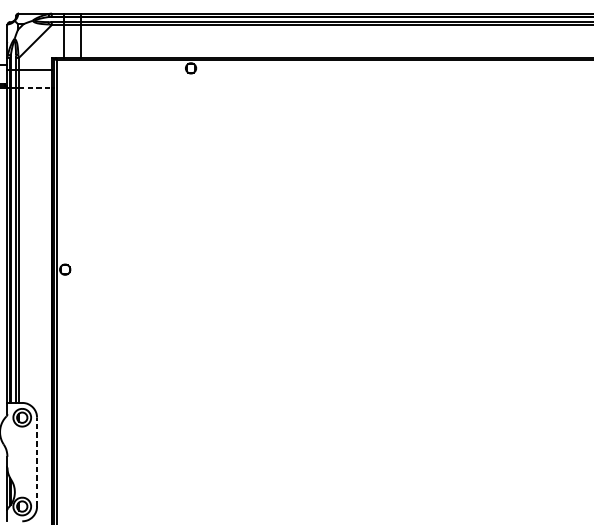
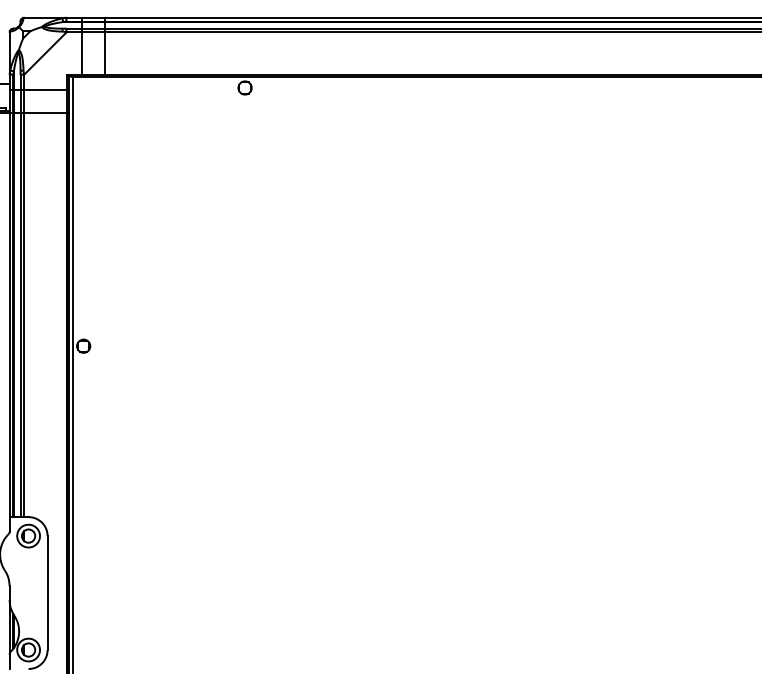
line: (35, 87) -> (45, 112), dashed -> solid
line: (37, 462) -> (47, 593), dashed -> solid

